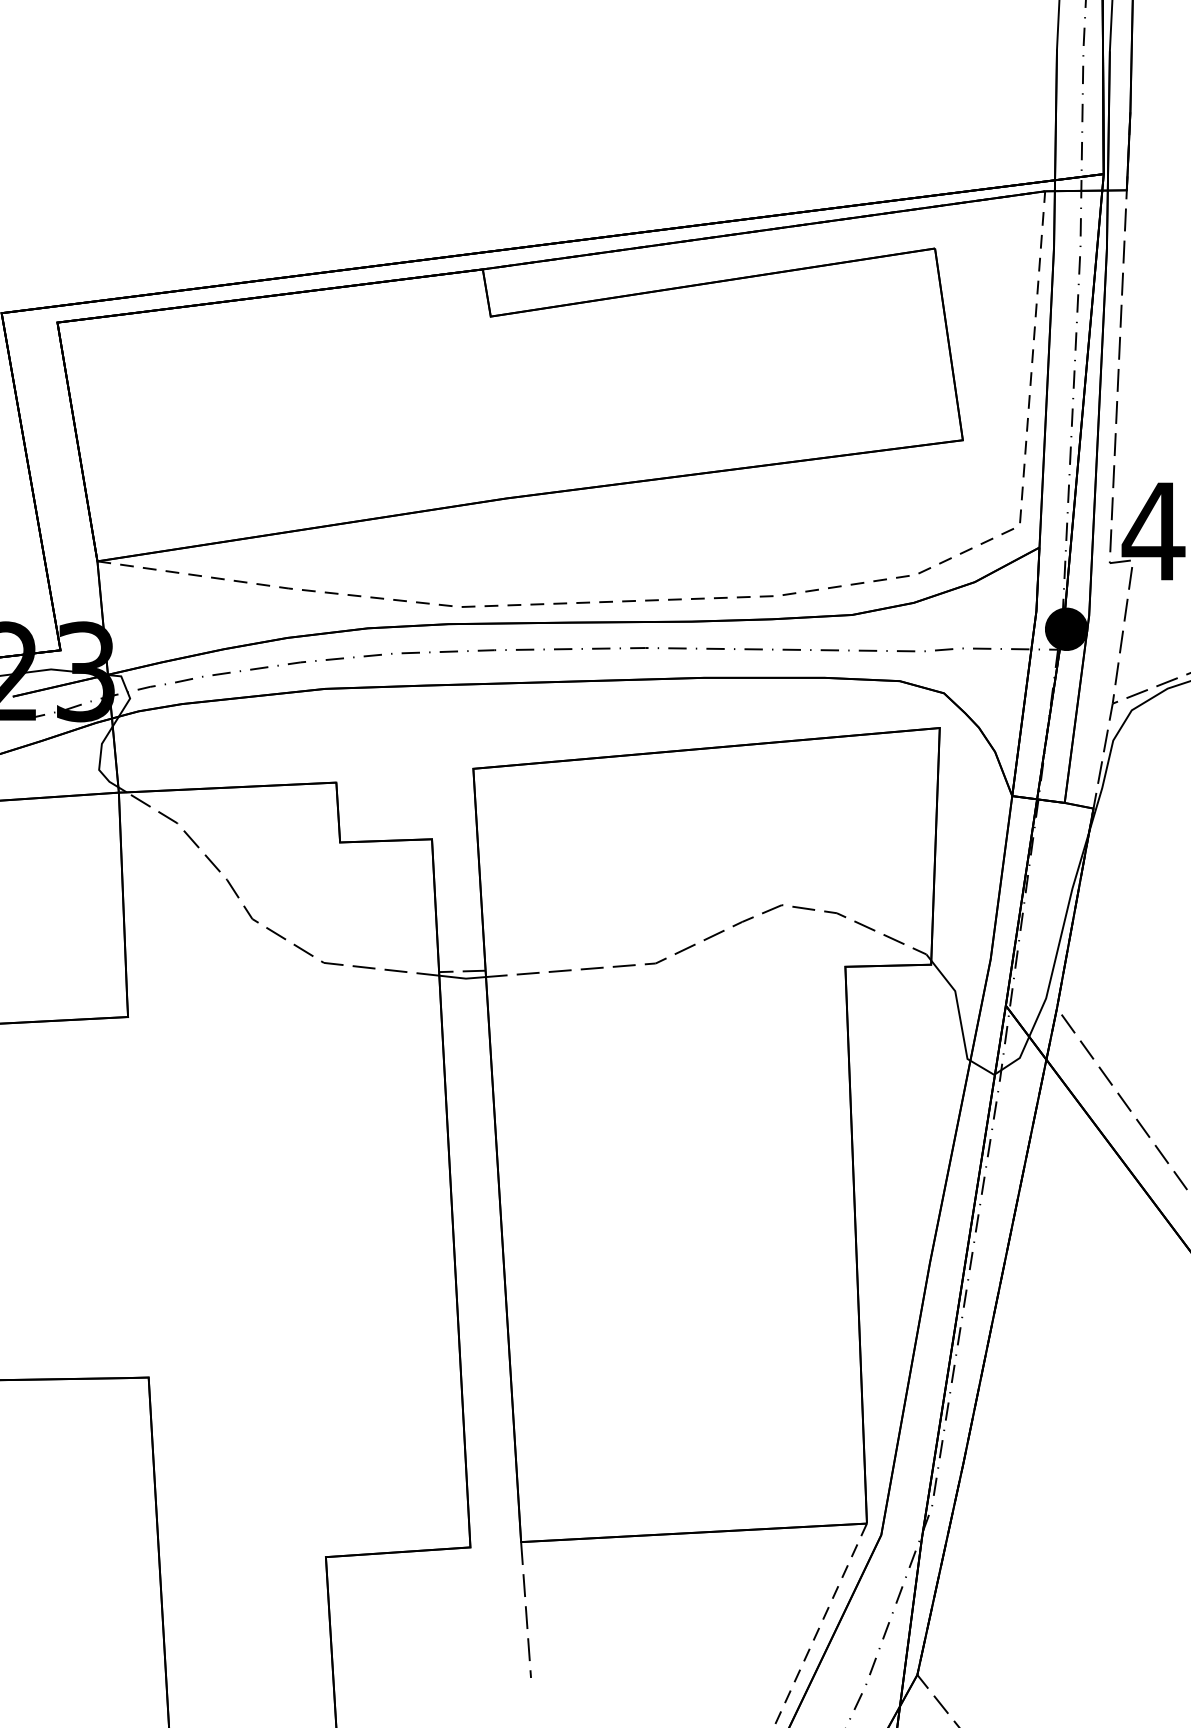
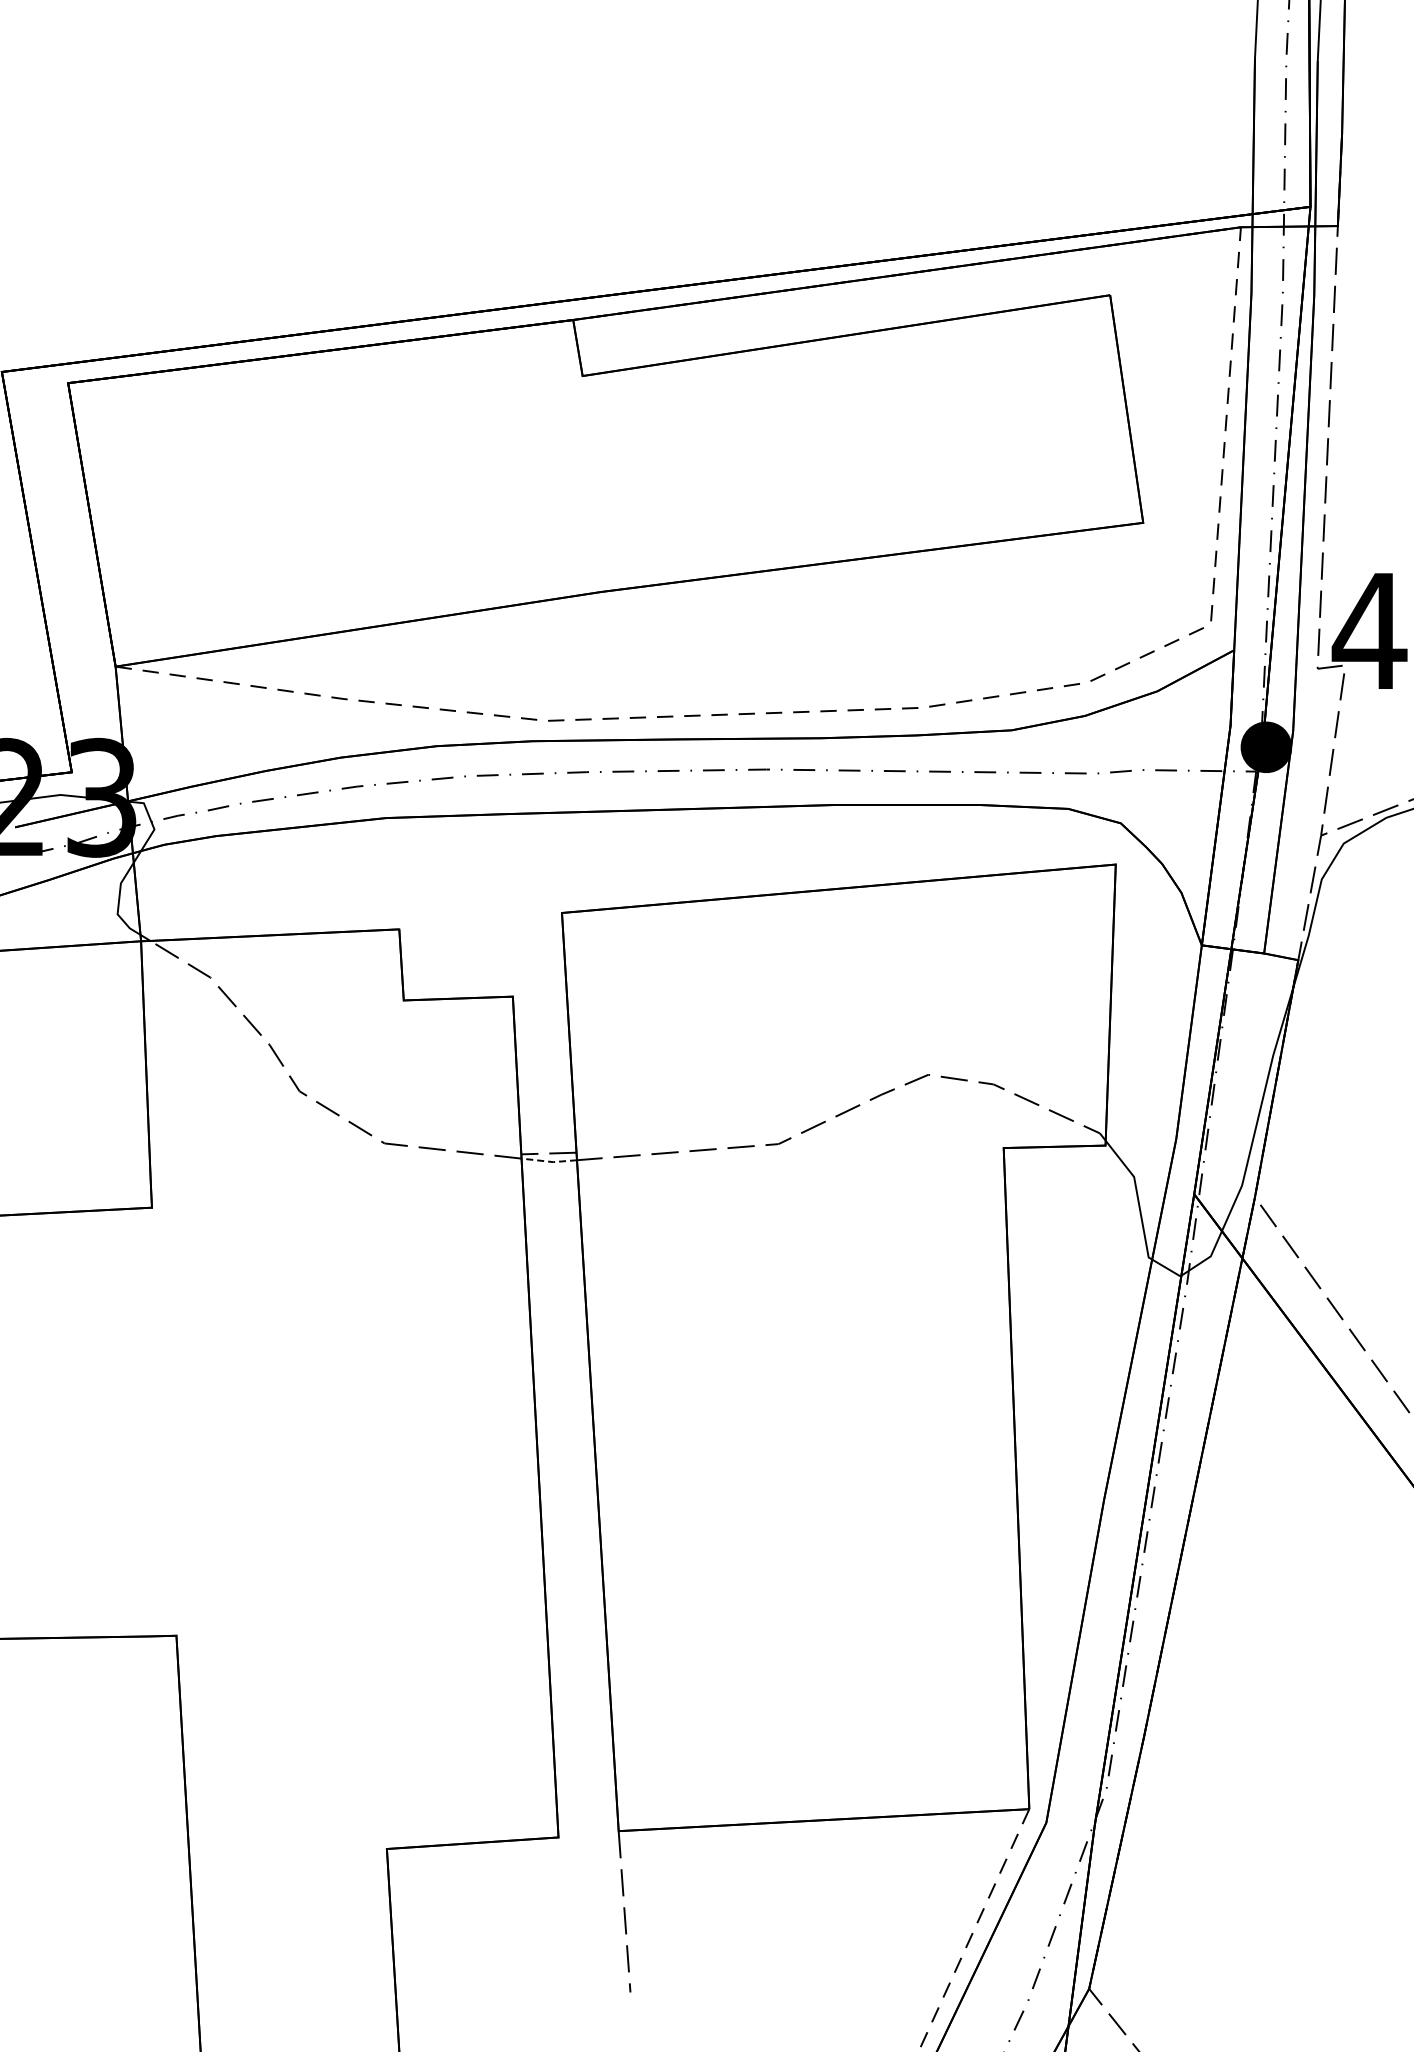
line: (462, 978) -> (549, 1161), solid -> dashed

